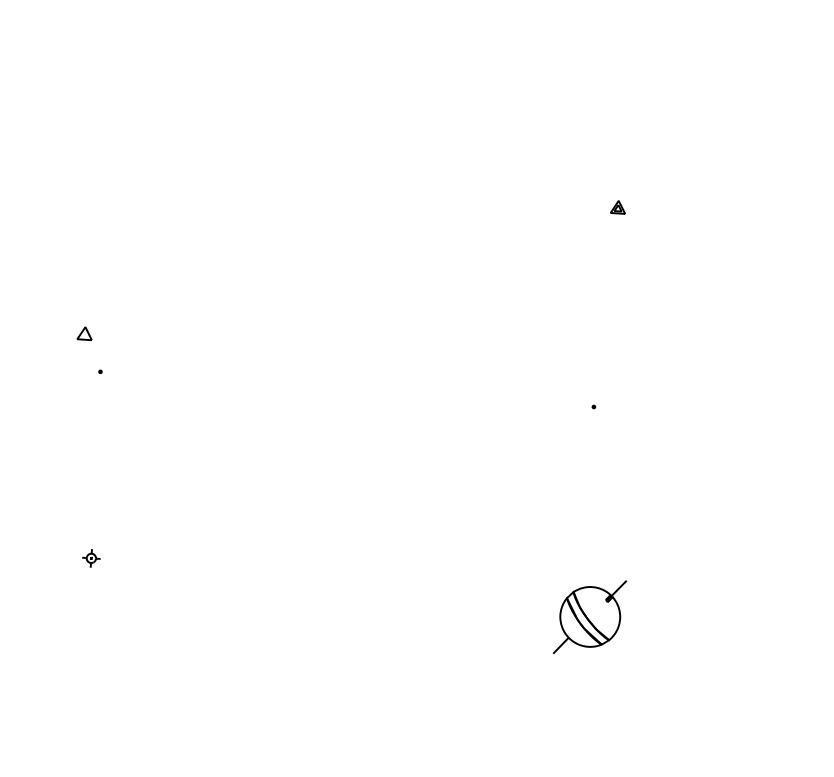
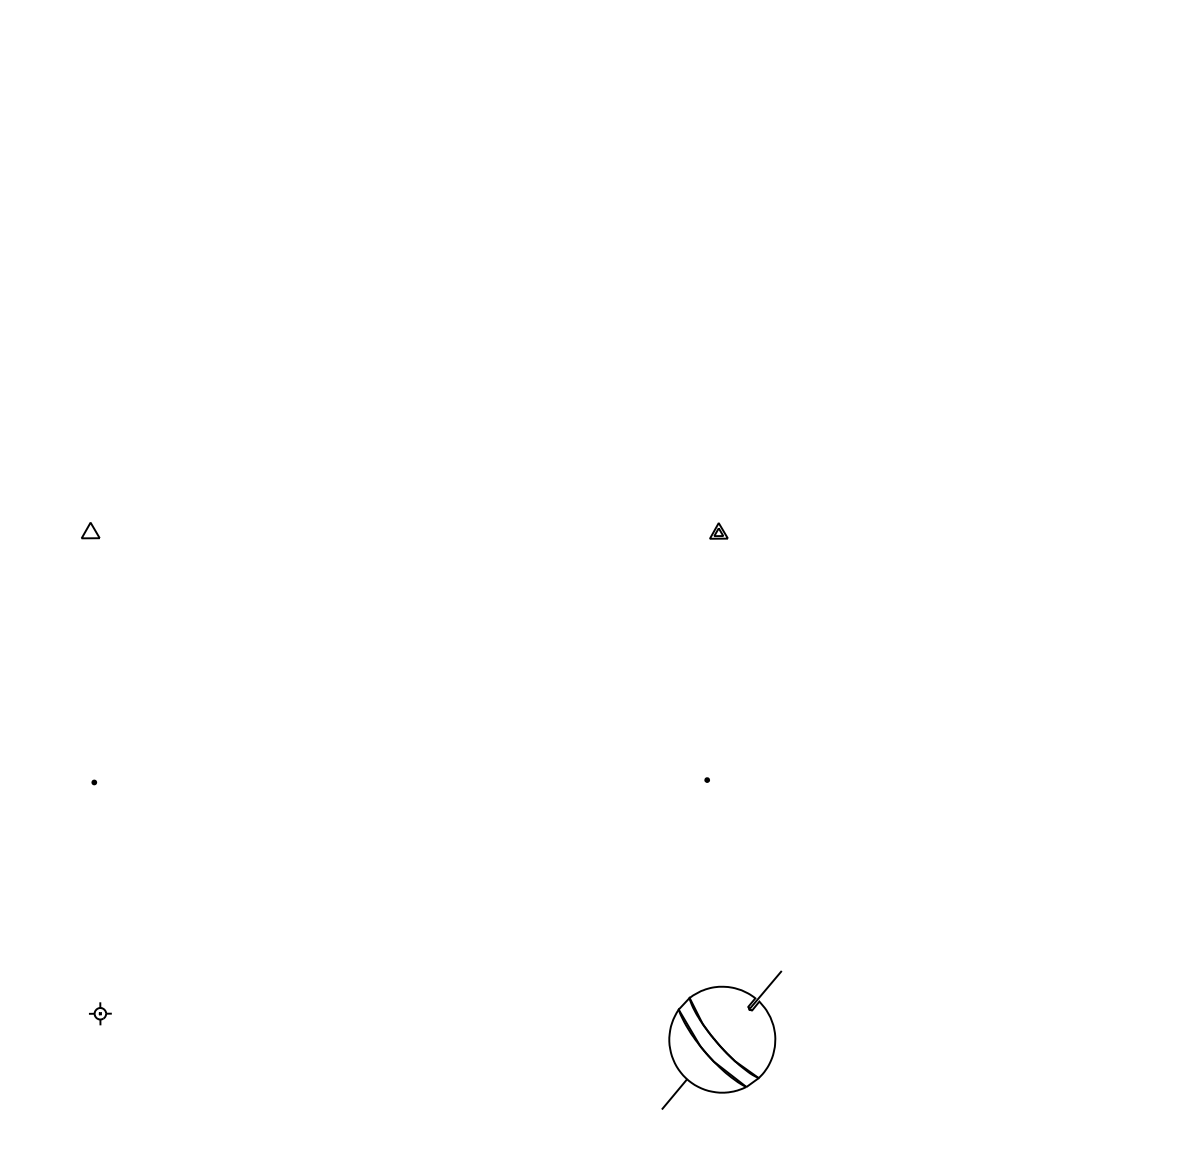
part: (84, 333) -> (90, 530), moved
part: (589, 616) -> (721, 1039), size x1.43

